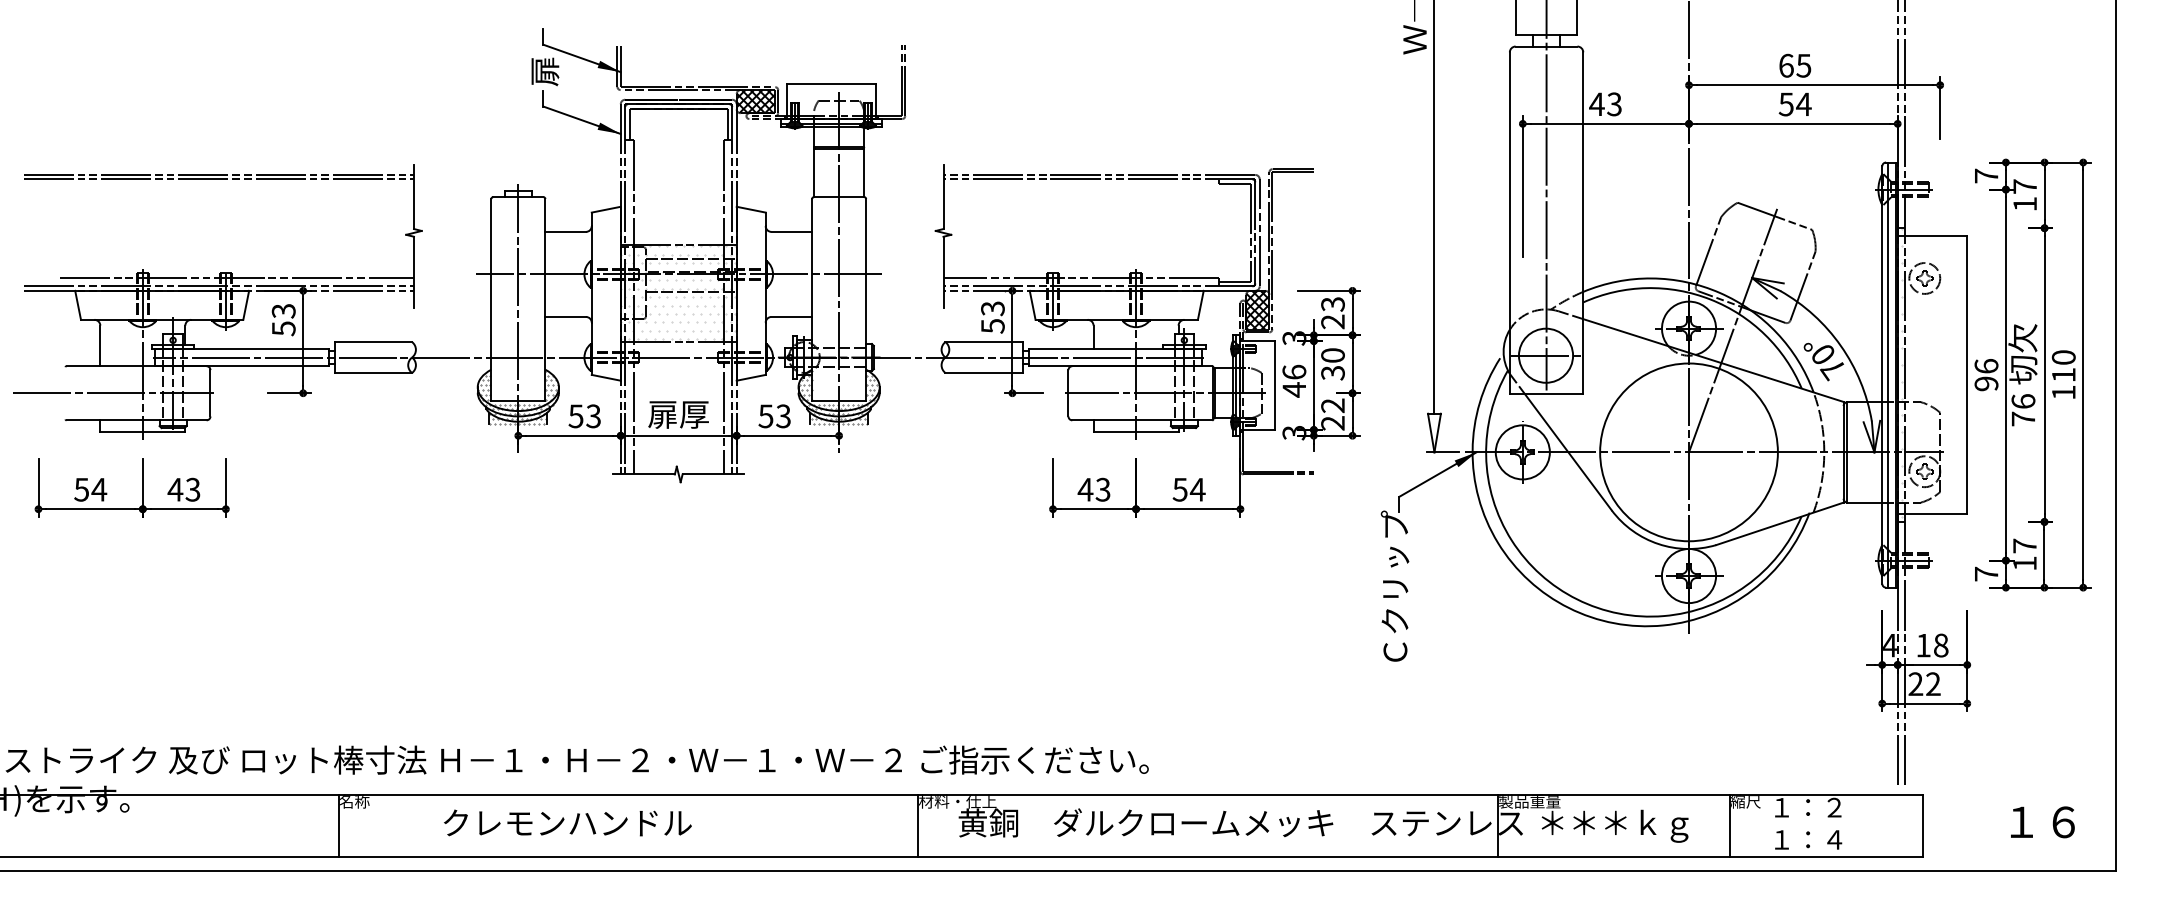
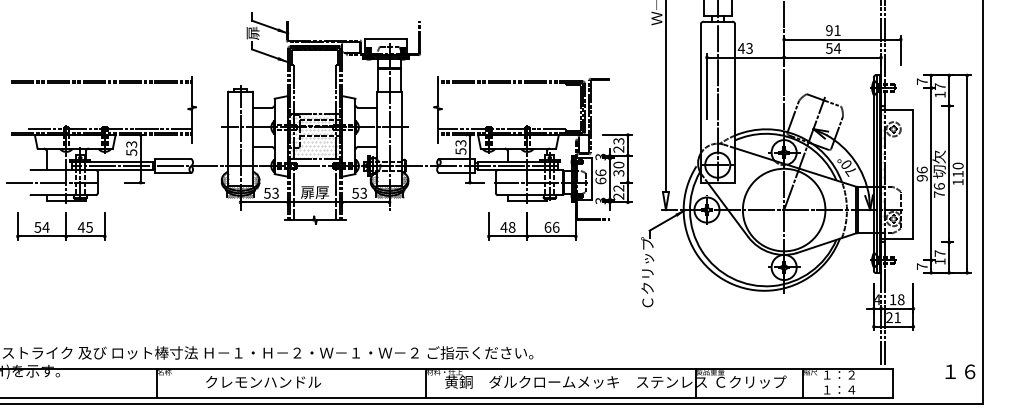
text: (1795, 65) -> (833, 30), 65 -> 91
hatch: (755, 100) -> (350, 46), removed
hatch: (1256, 311) -> (583, 144), removed
text: (1293, 388) -> (600, 180), 46 -> 66
text: (192, 487) -> (89, 226), 43 -> 45
text: (1187, 487) -> (551, 226), 54 -> 66
text: (1101, 489) -> (511, 227), 43 -> 48
text: (1933, 683) -> (897, 317), 22 -> 21
text: (2042, 821) -> (960, 371), moved
text: (1618, 825) -> (751, 383), ＊＊＊ｋｇ -> Ｃクリップ

